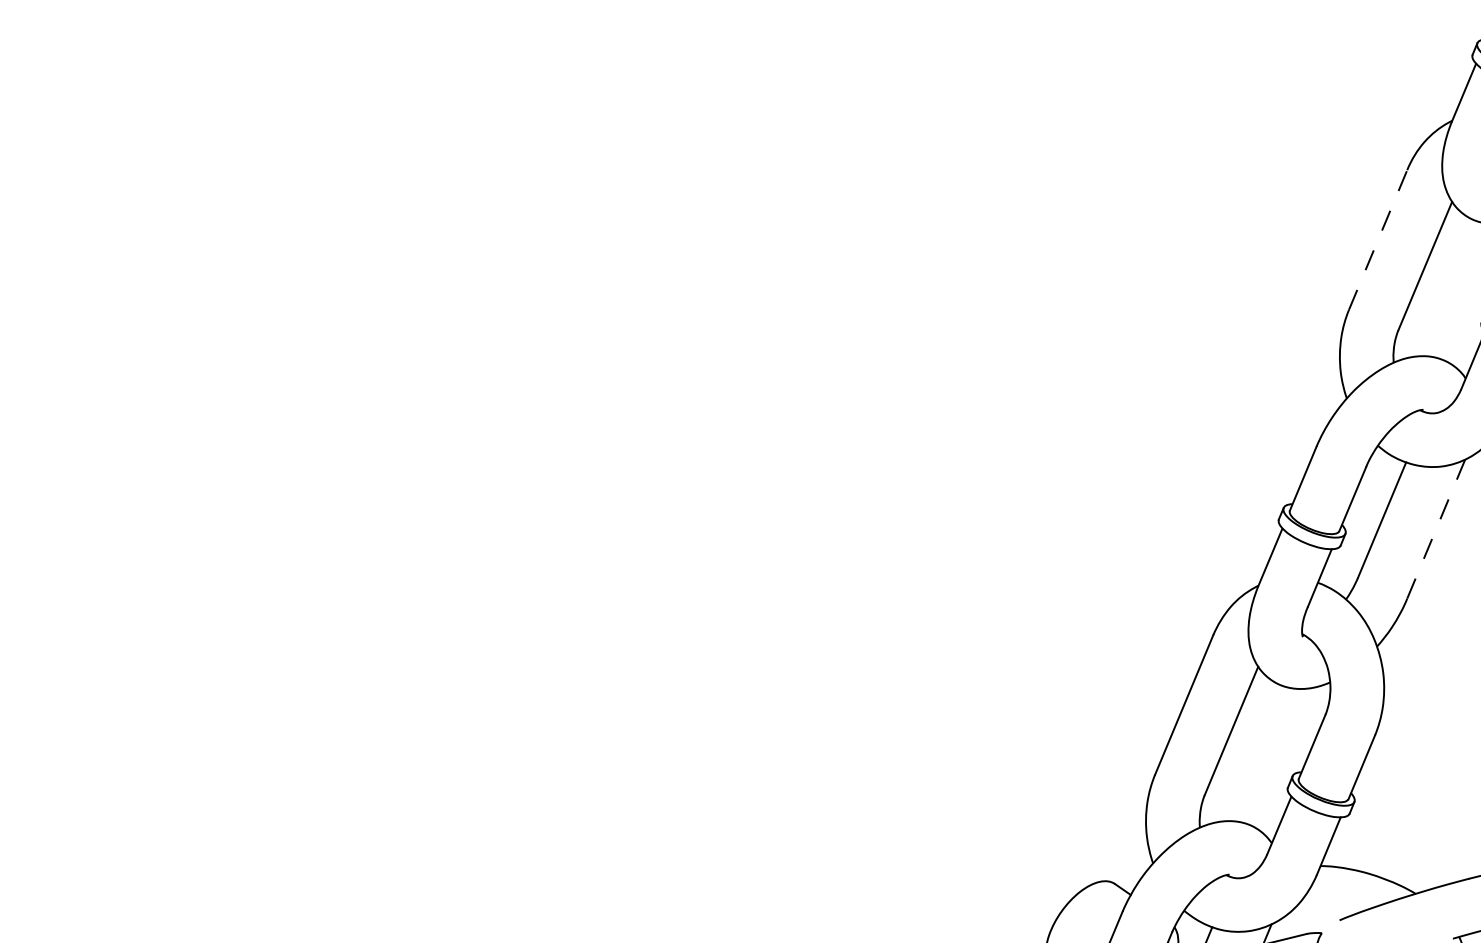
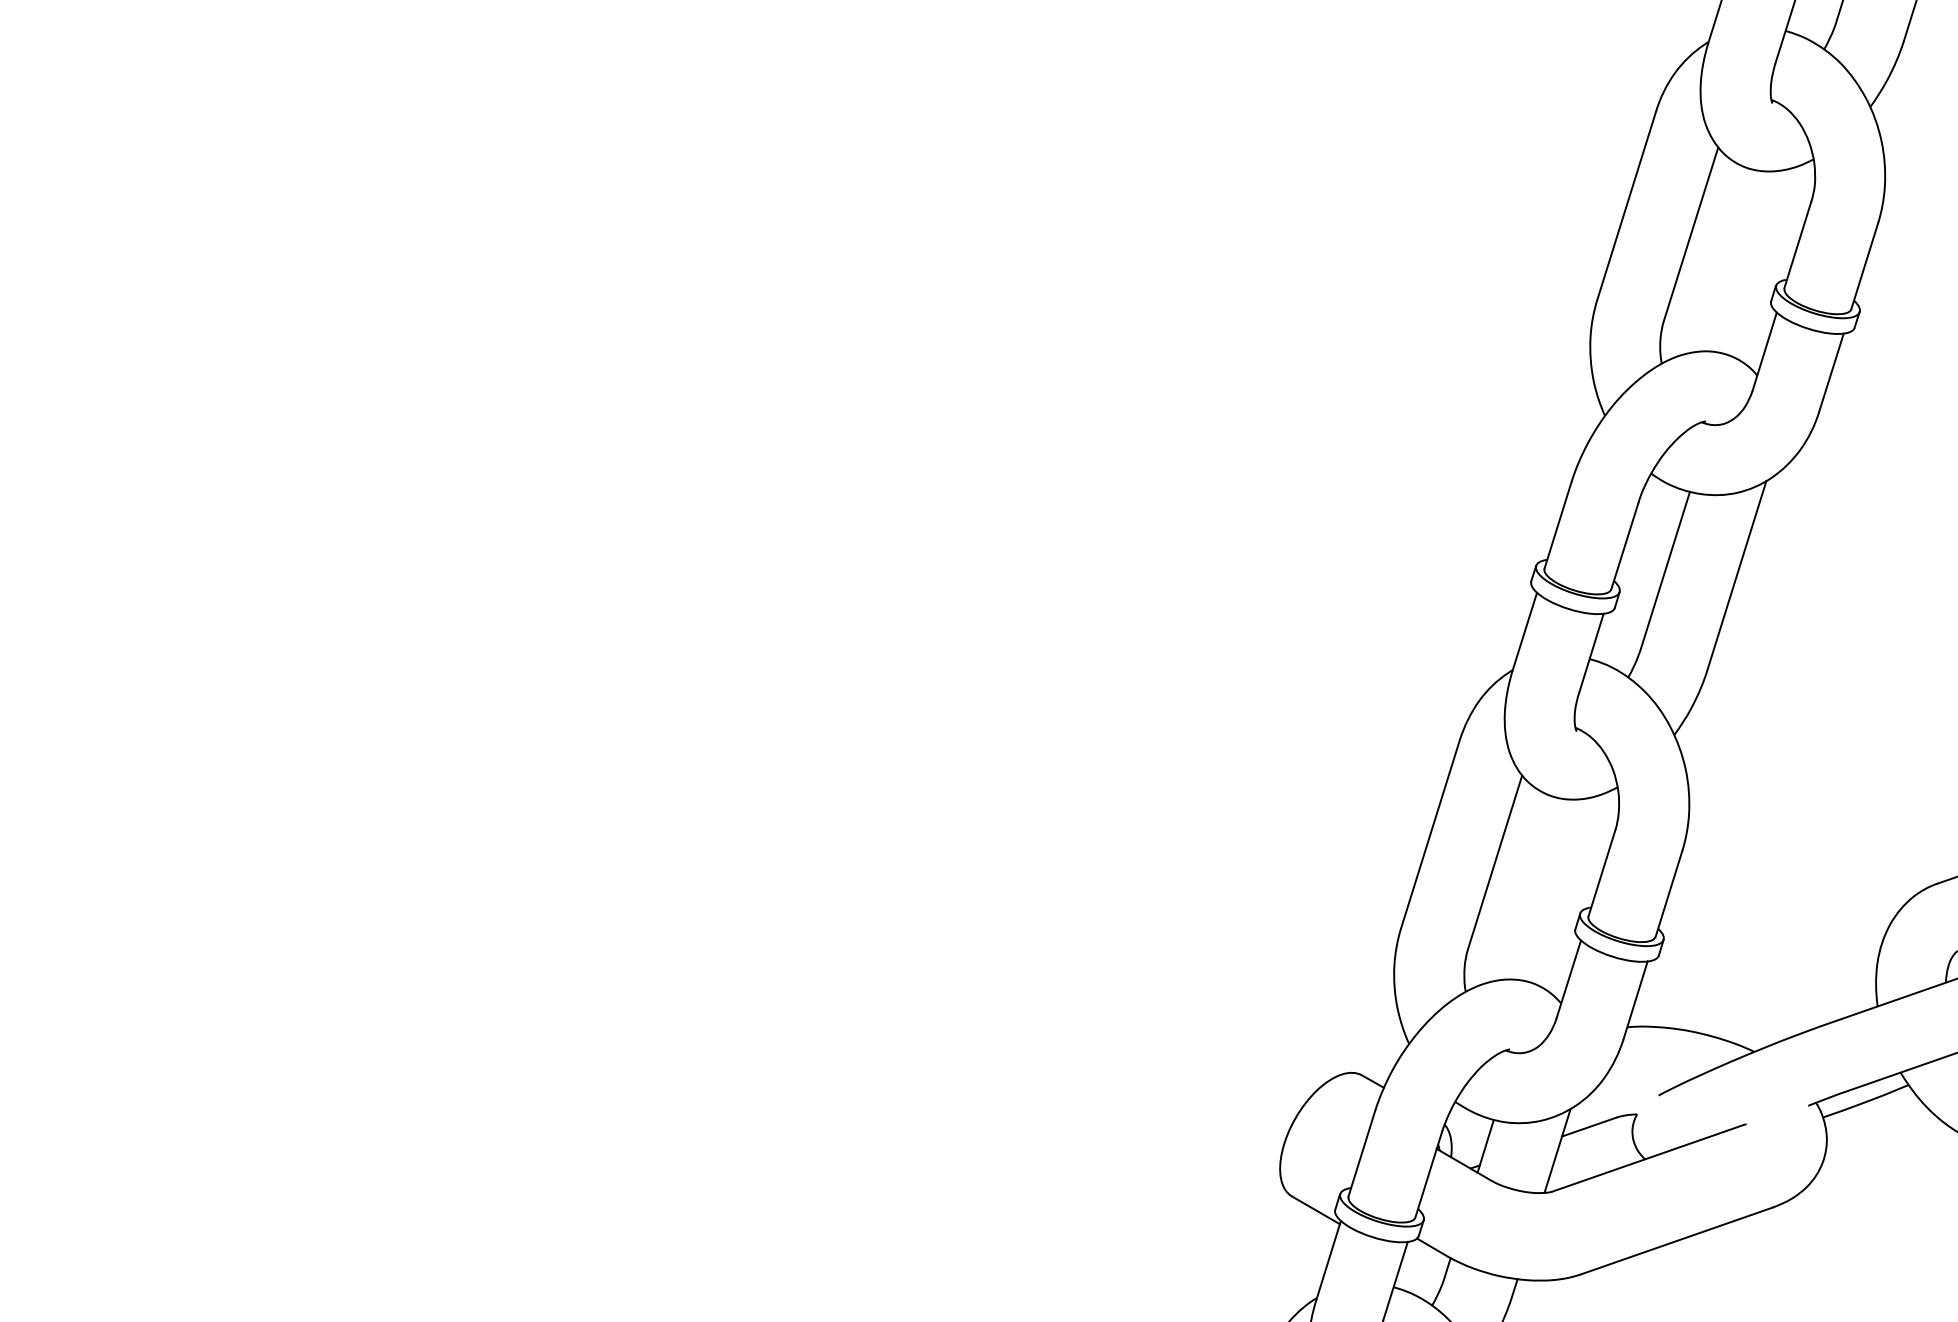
line: (1378, 239) -> (1626, 205), dashed -> solid
line: (1436, 528) -> (1737, 574), dashed -> solid

